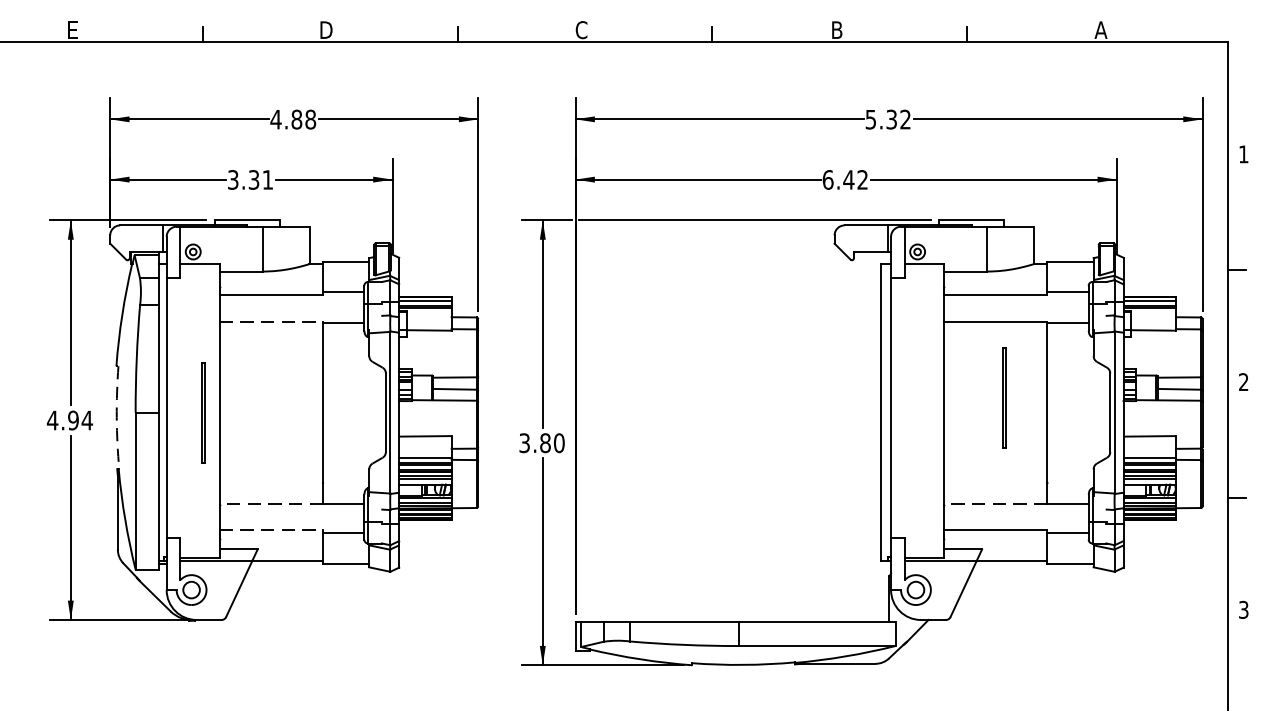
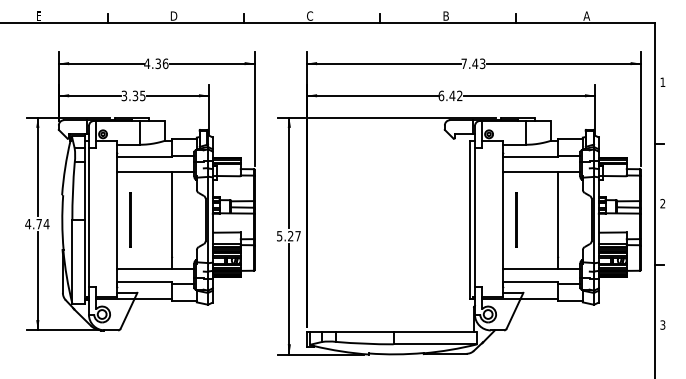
text: (302, 119) -> (161, 63), 4.88 -> 4.36
text: (888, 119) -> (473, 63), 5.32 -> 7.43
text: (267, 179) -> (142, 95), 3.31 -> 3.35
line: (272, 321) -> (145, 171), dashed -> solid
line: (1004, 396) -> (516, 219), moved
line: (203, 411) -> (130, 219), moved
arc: (117, 417) -> (62, 222), dashed -> solid
text: (73, 419) -> (39, 223), 4.94 -> 4.74
text: (541, 443) -> (288, 236), 3.80 -> 5.27
line: (270, 503) -> (144, 268), dashed -> solid
line: (995, 503) -> (530, 268), dashed -> solid
line: (272, 530) -> (145, 282), dashed -> solid

